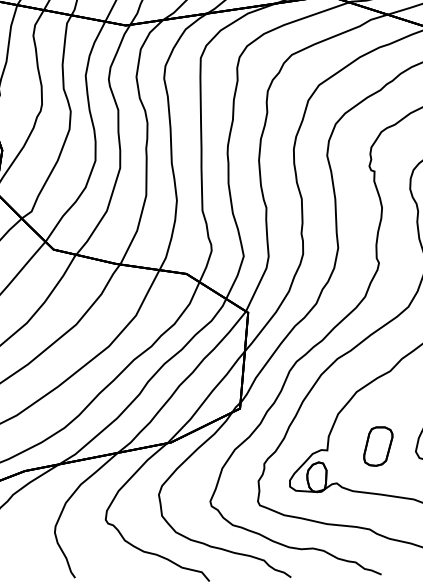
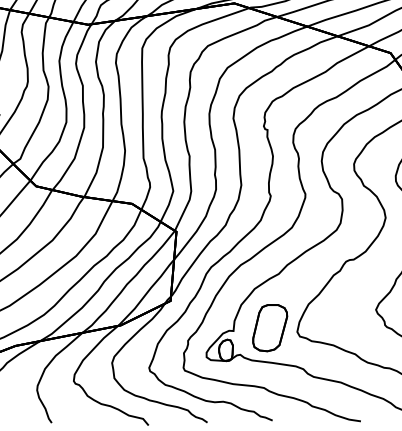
part: (378, 446) -> (270, 328), size x1.67

